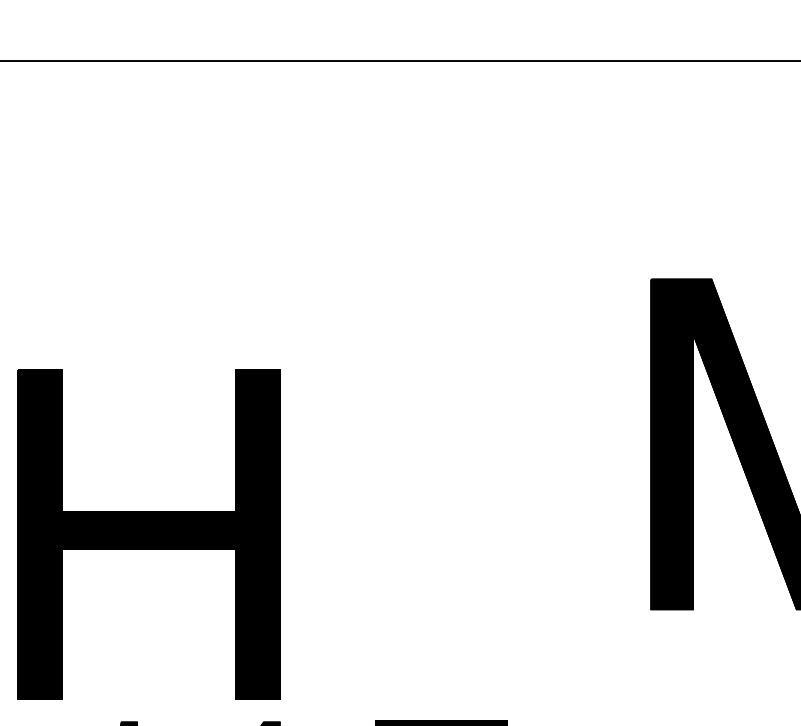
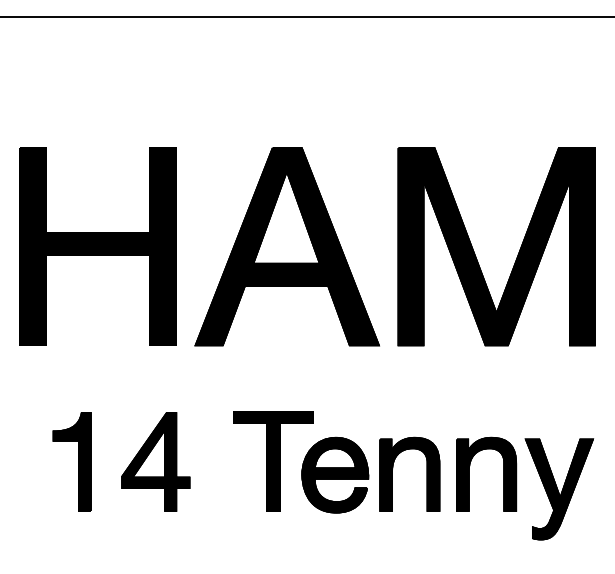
part: (463, 444) -> (286, 246), added
part: (148, 534) -> (97, 246), moved

